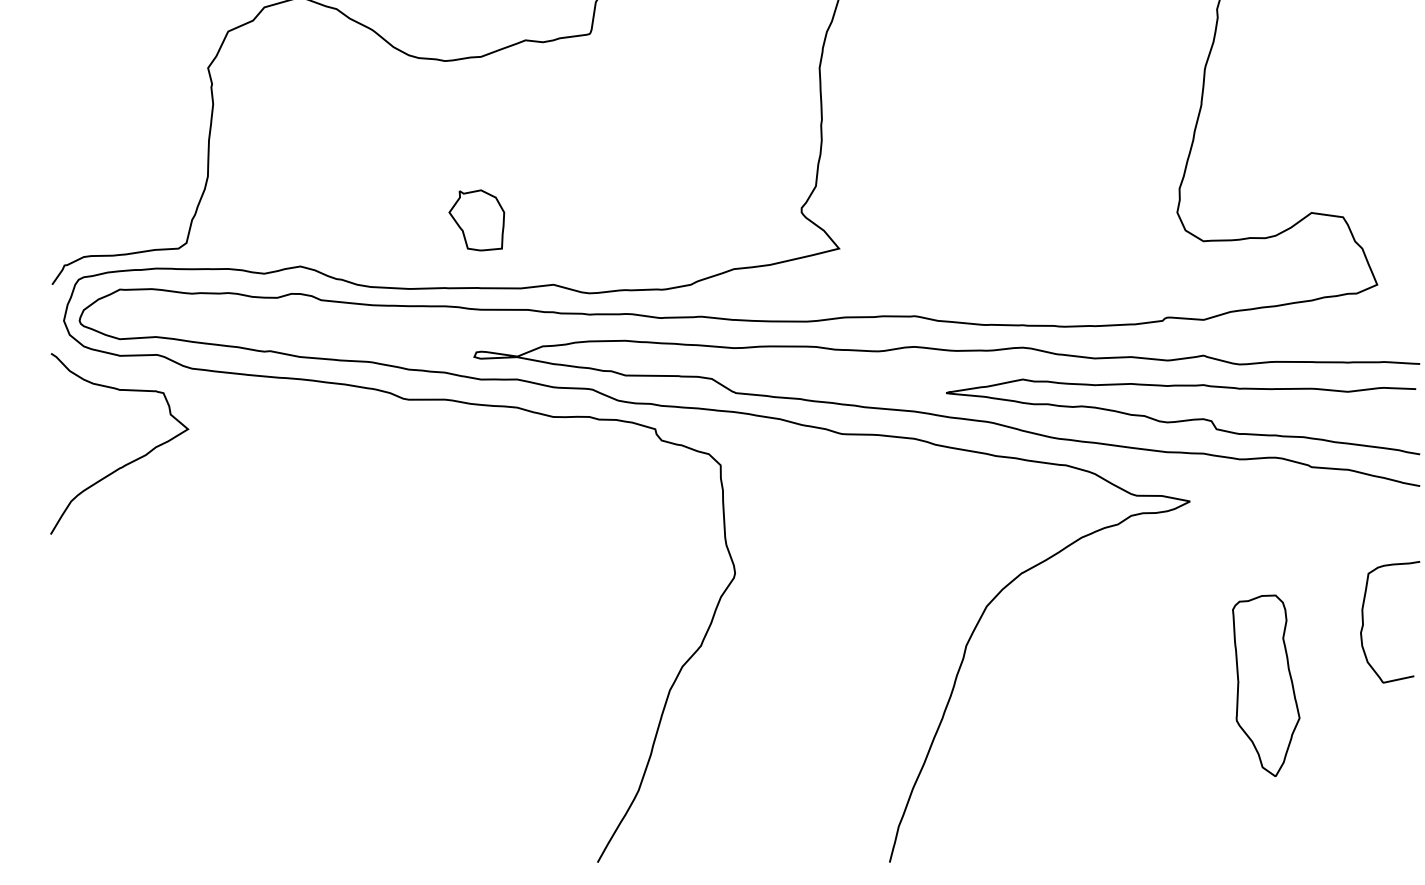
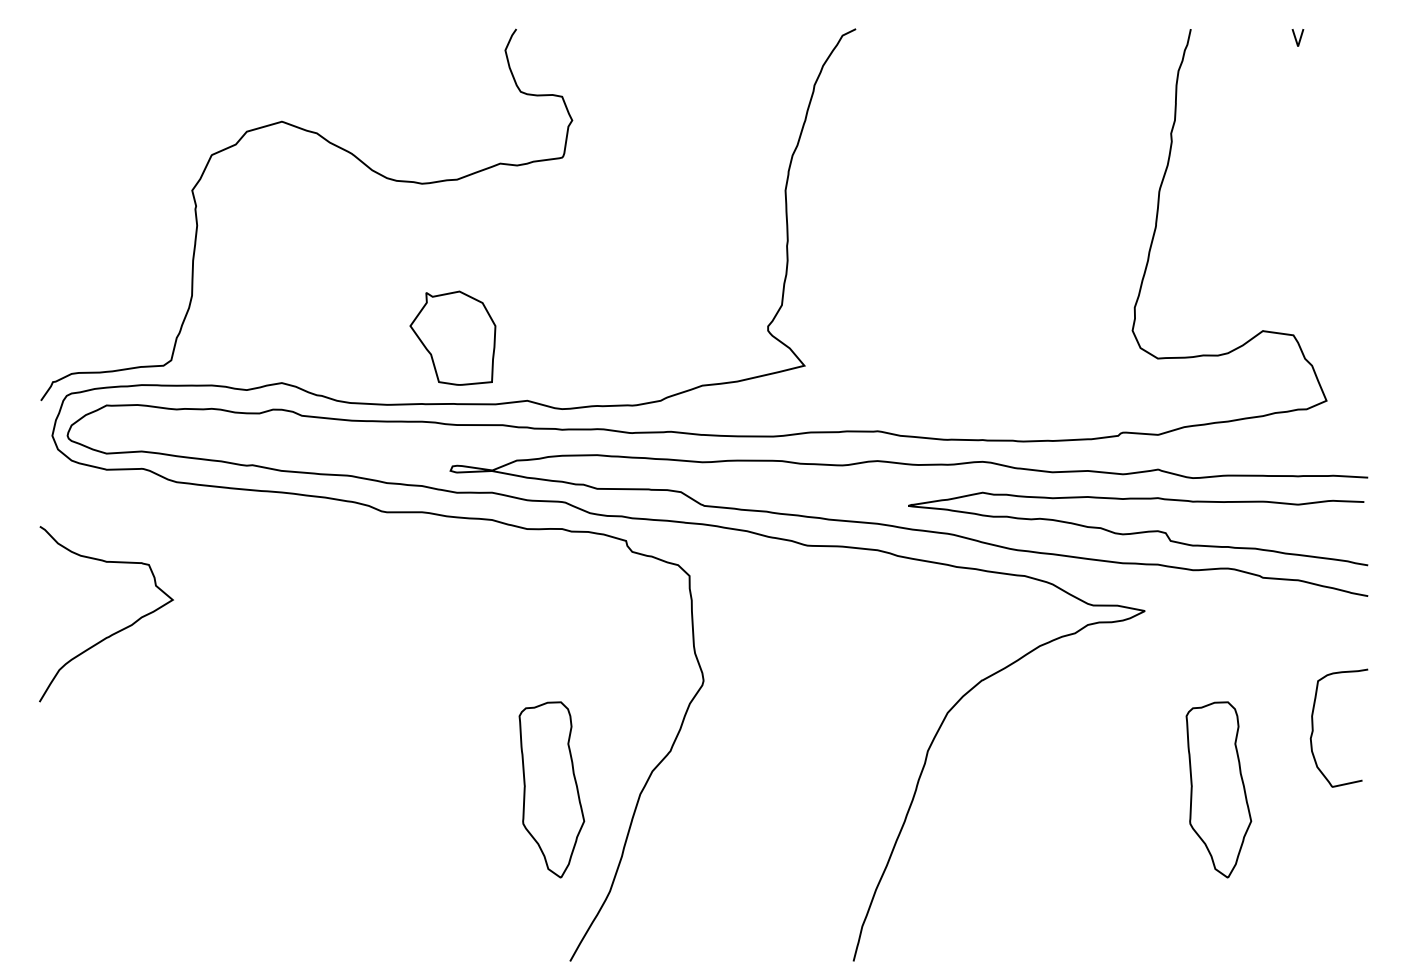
part: (476, 220) -> (452, 338), size x1.6
curve: (127, 462) -> (114, 632), moved
part: (578, 685) -> (551, 789), added

